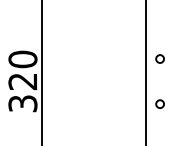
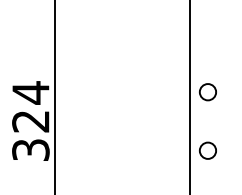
text: (22, 59) -> (30, 92), 320 -> 324
circle: (160, 59) -> (208, 92), size x1.6
circle: (160, 104) -> (208, 150), size x1.6

